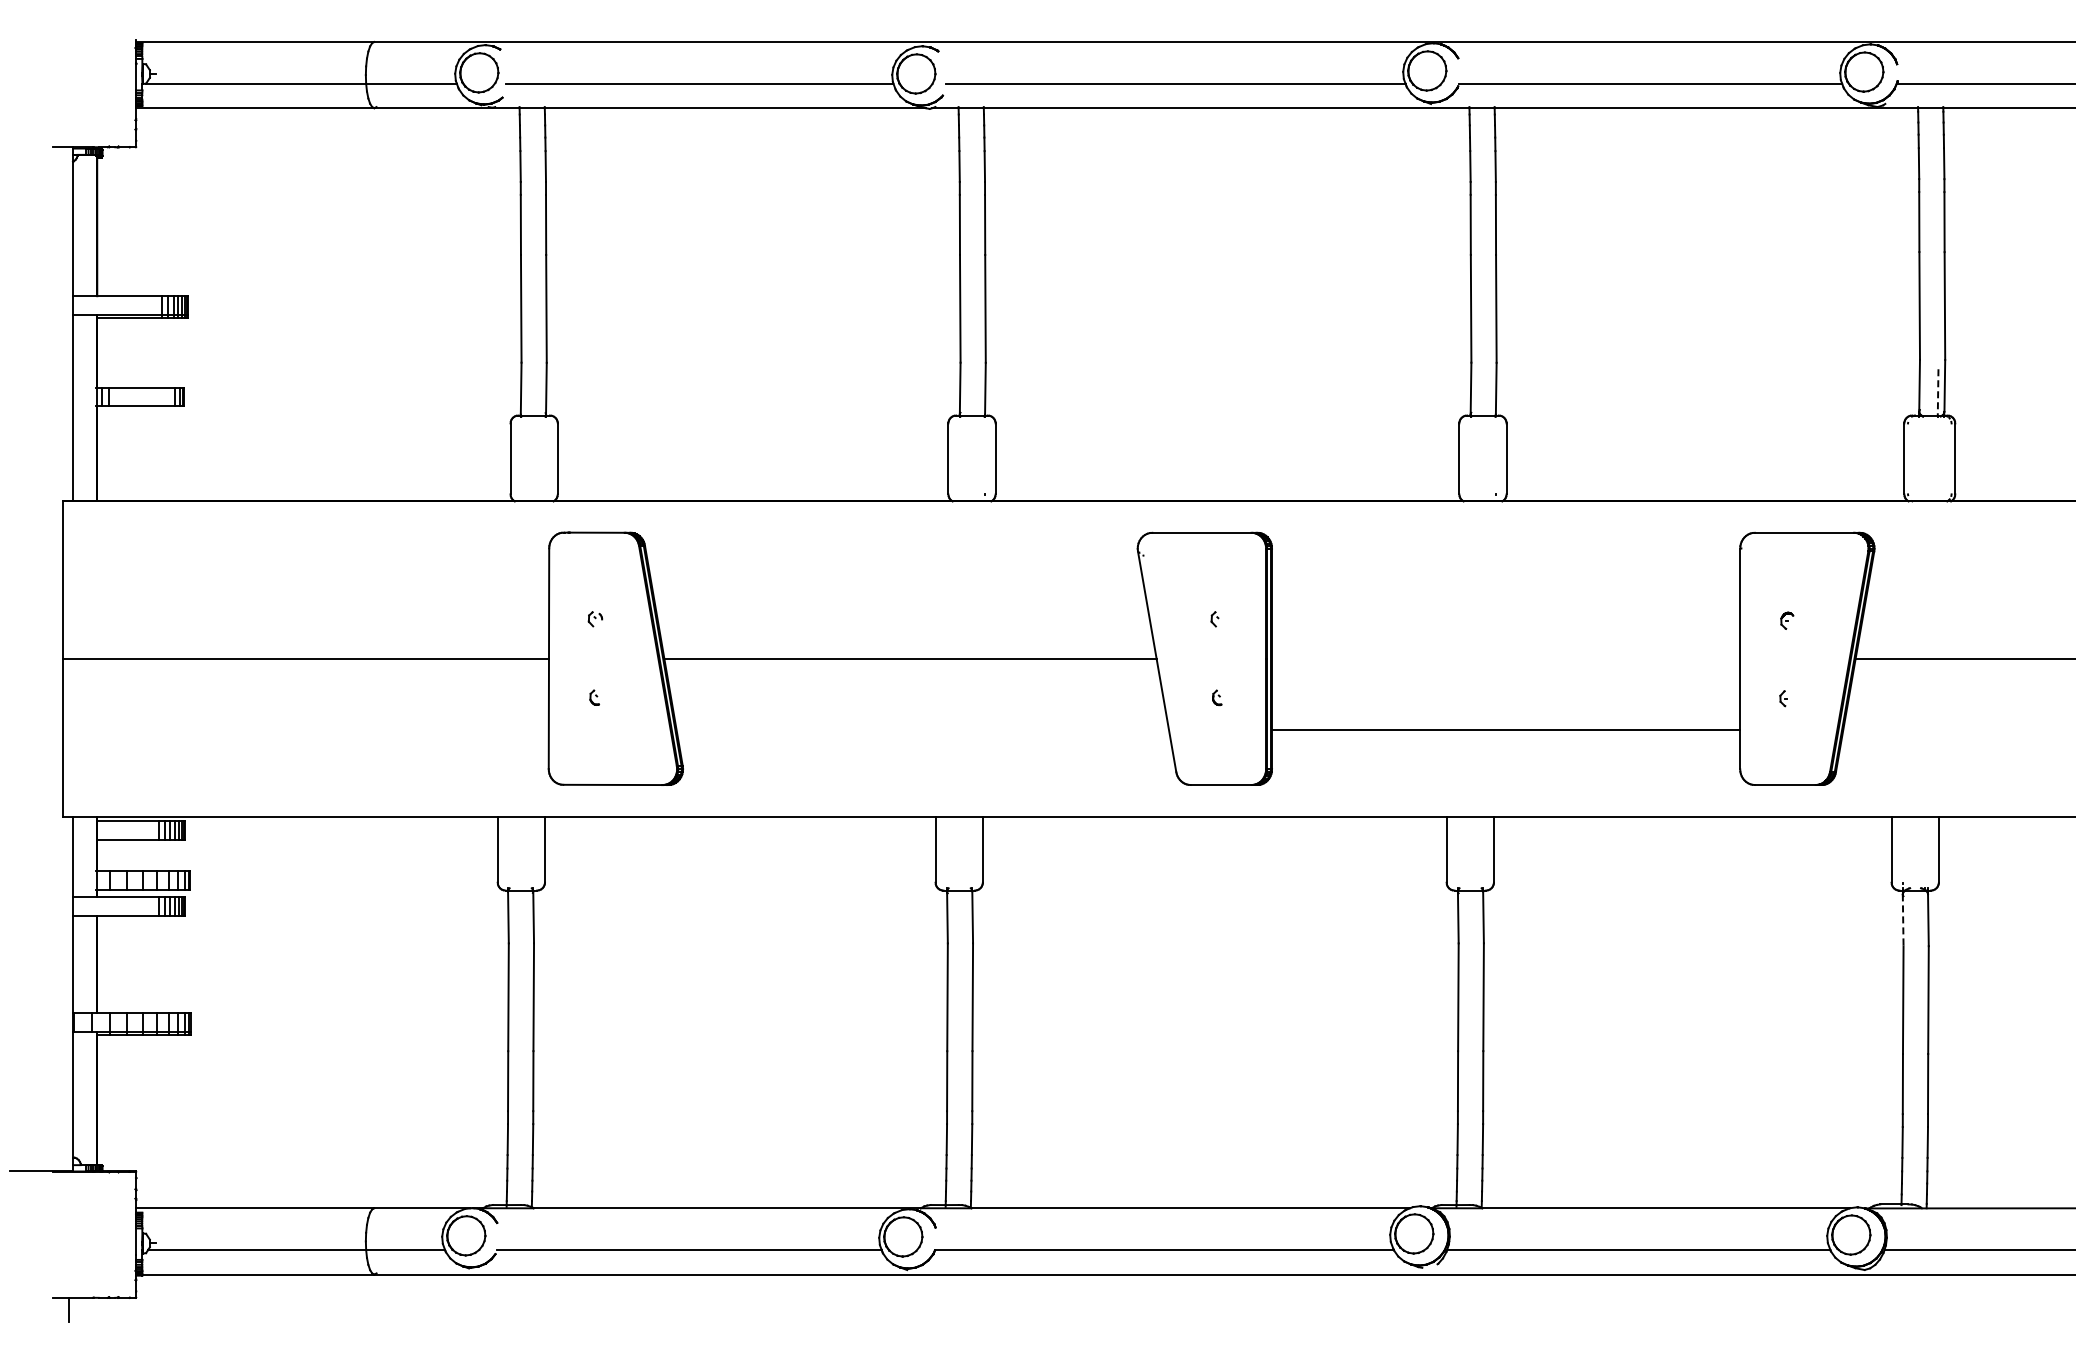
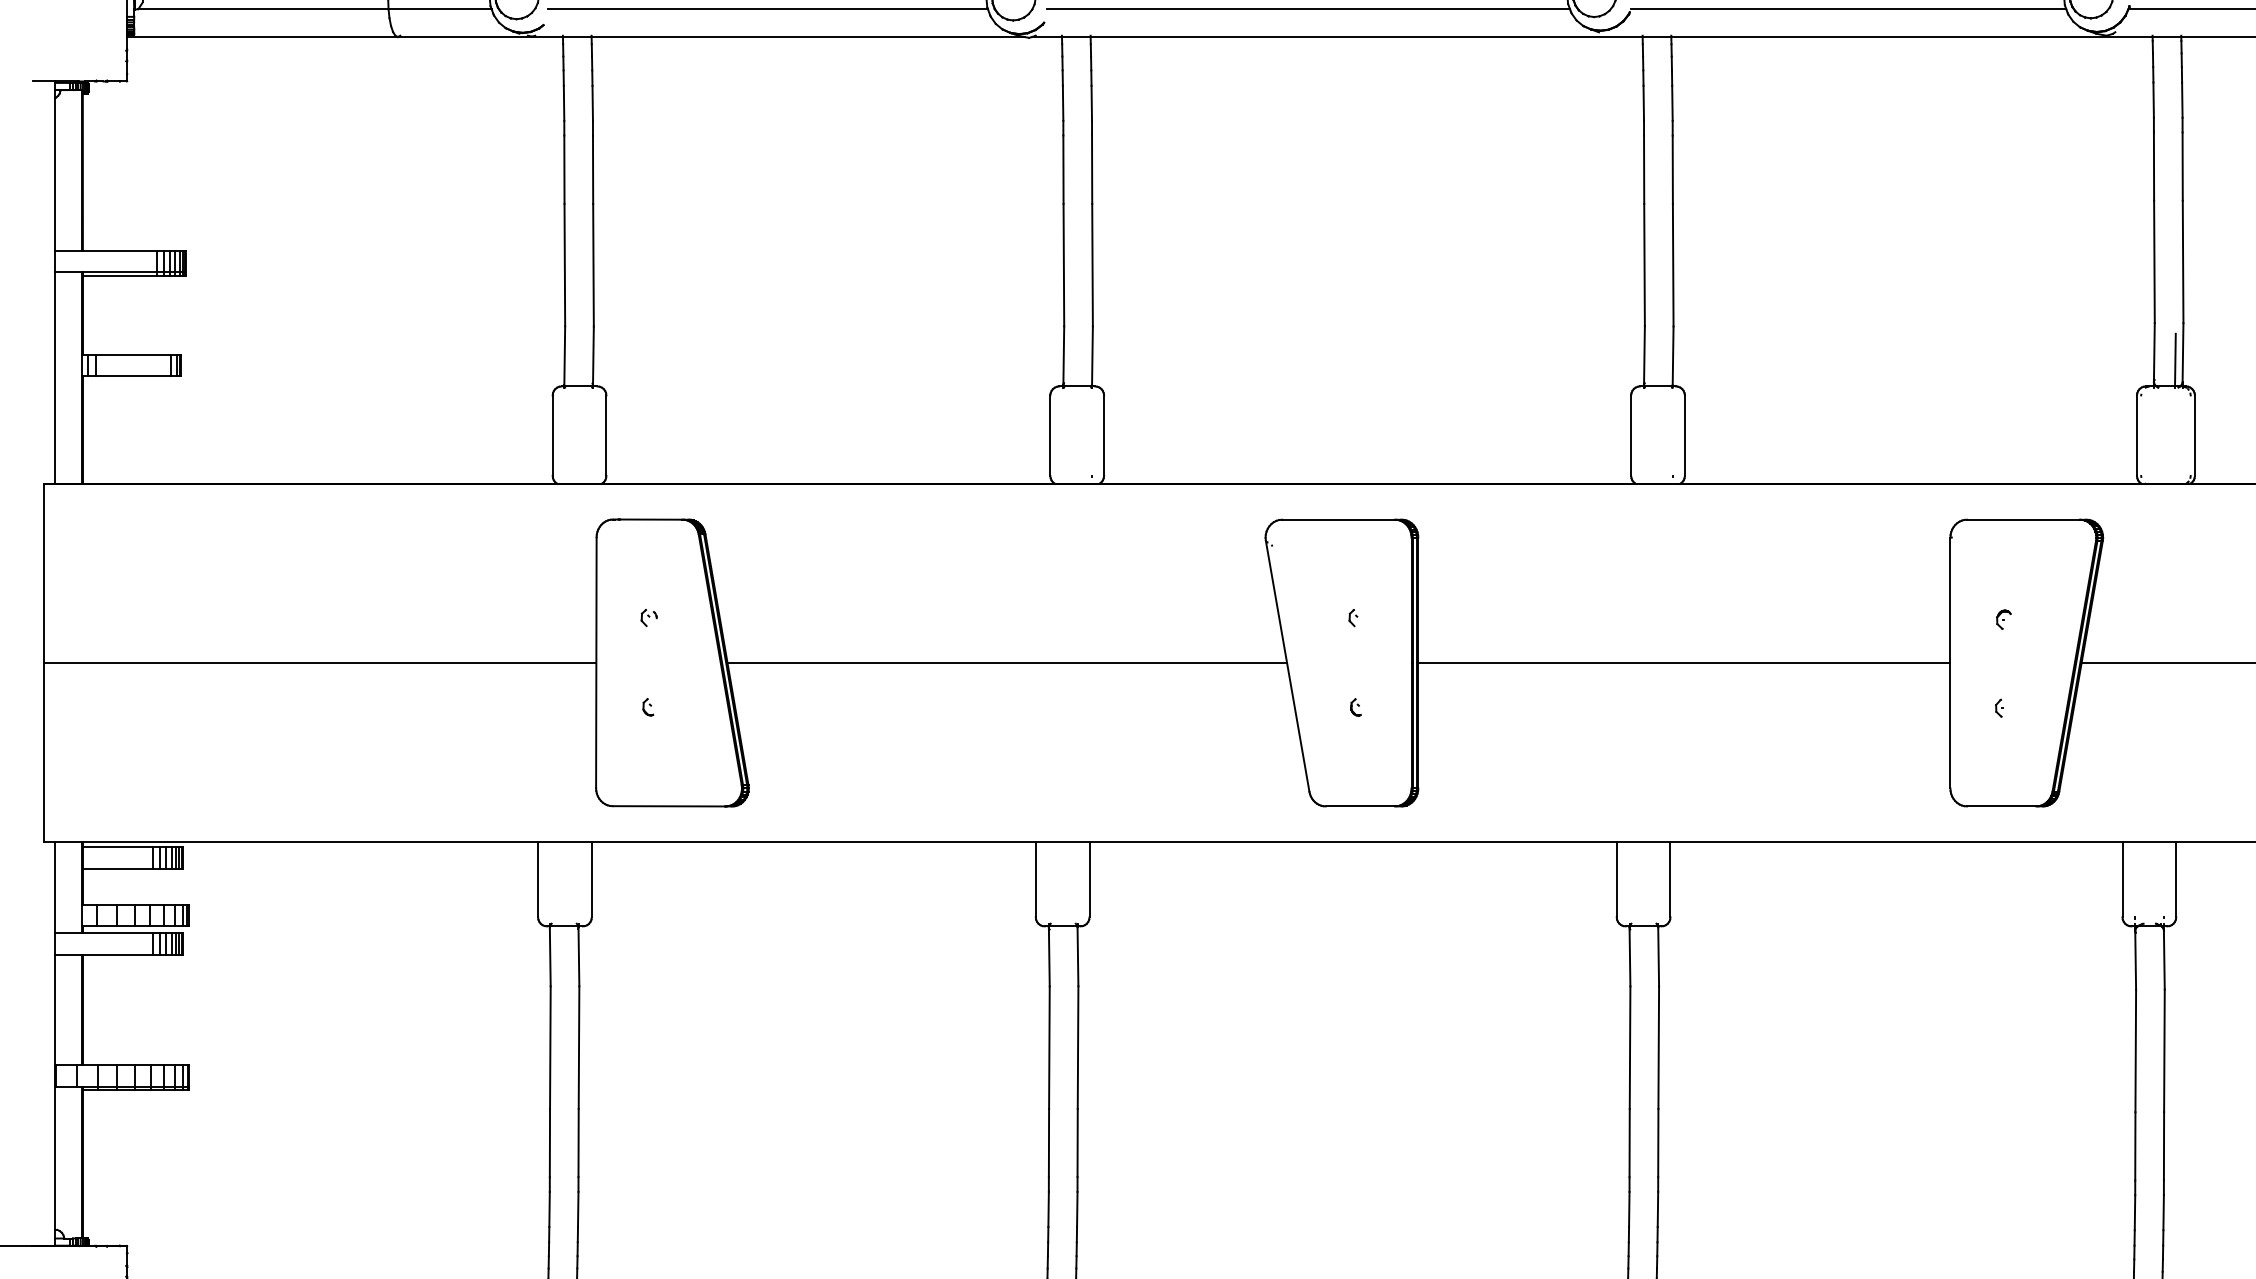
line: (1938, 392) -> (2175, 360), dashed -> solid
line: (1506, 729) -> (1684, 662), moved
line: (1903, 920) -> (2136, 960), dashed -> solid

